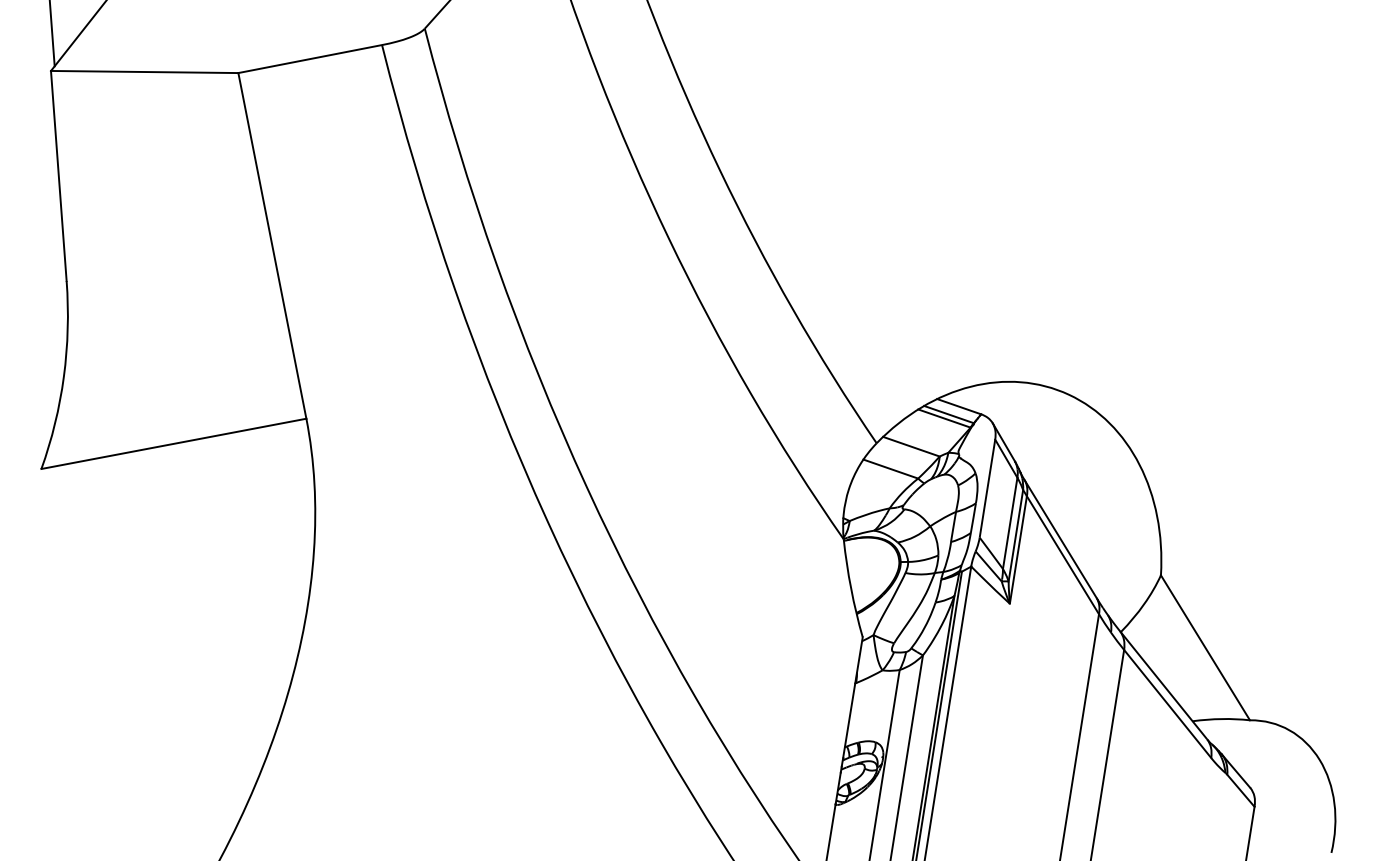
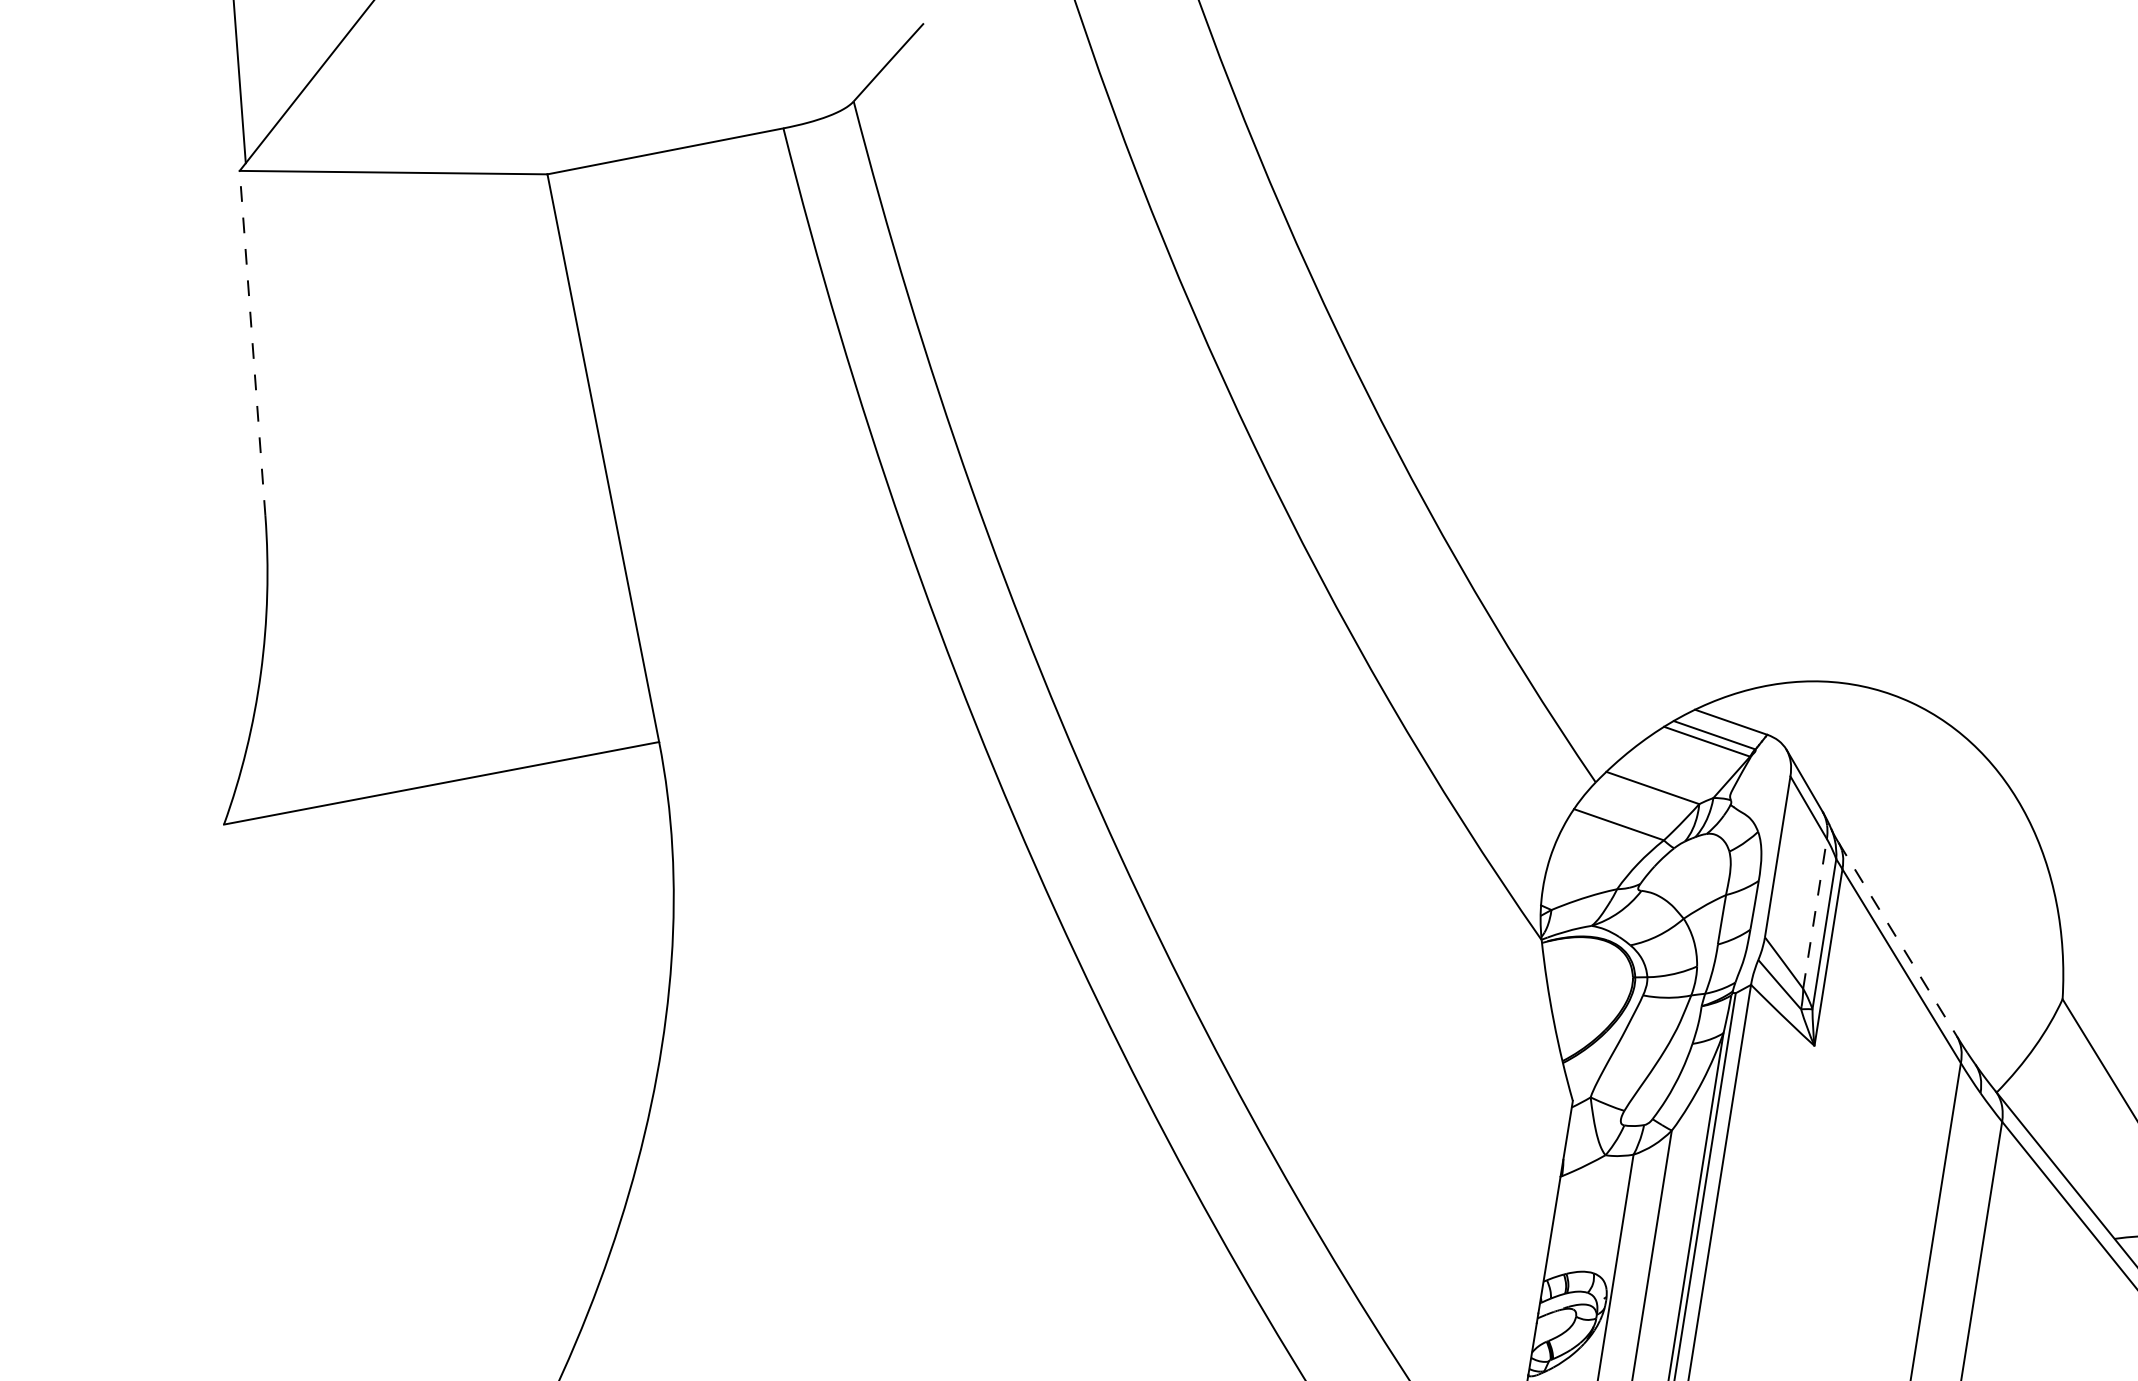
line: (58, 175) -> (252, 342), solid -> dashed
line: (1010, 522) -> (1815, 912), solid -> dashed
line: (1061, 540) -> (1899, 942), solid -> dashed

